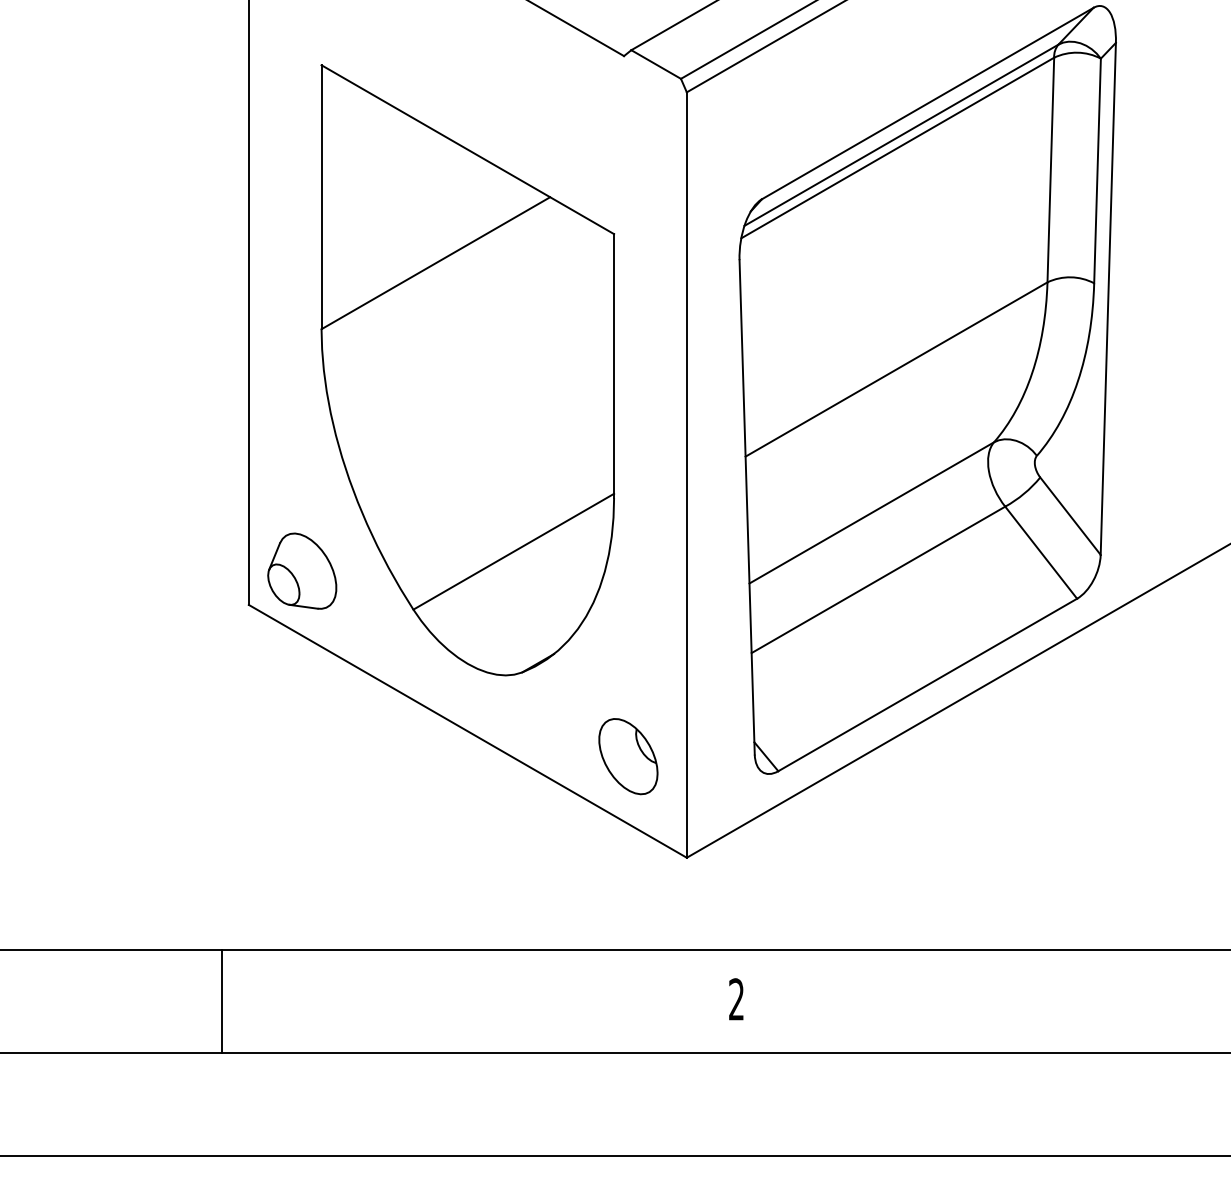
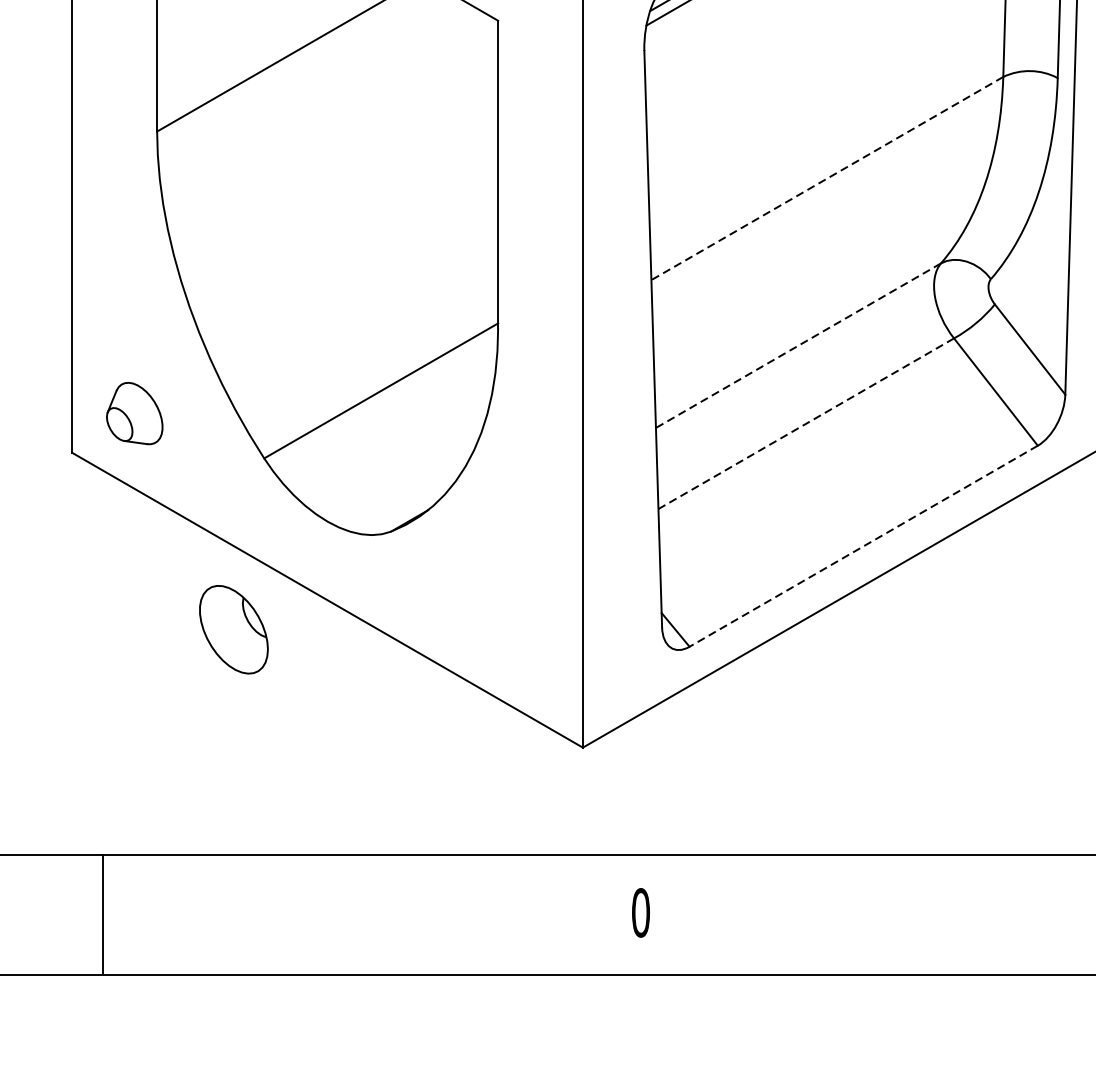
line: (896, 369) -> (827, 178), solid -> dashed
line: (871, 513) -> (798, 346), solid -> dashed
part: (302, 570) -> (134, 412), size x0.7
line: (878, 580) -> (806, 424), solid -> dashed
line: (927, 685) -> (863, 546), solid -> dashed
part: (628, 756) -> (234, 629), moved
text: (736, 999) -> (640, 912), 2 -> 0
line: (221, 1001) -> (102, 915), moved

